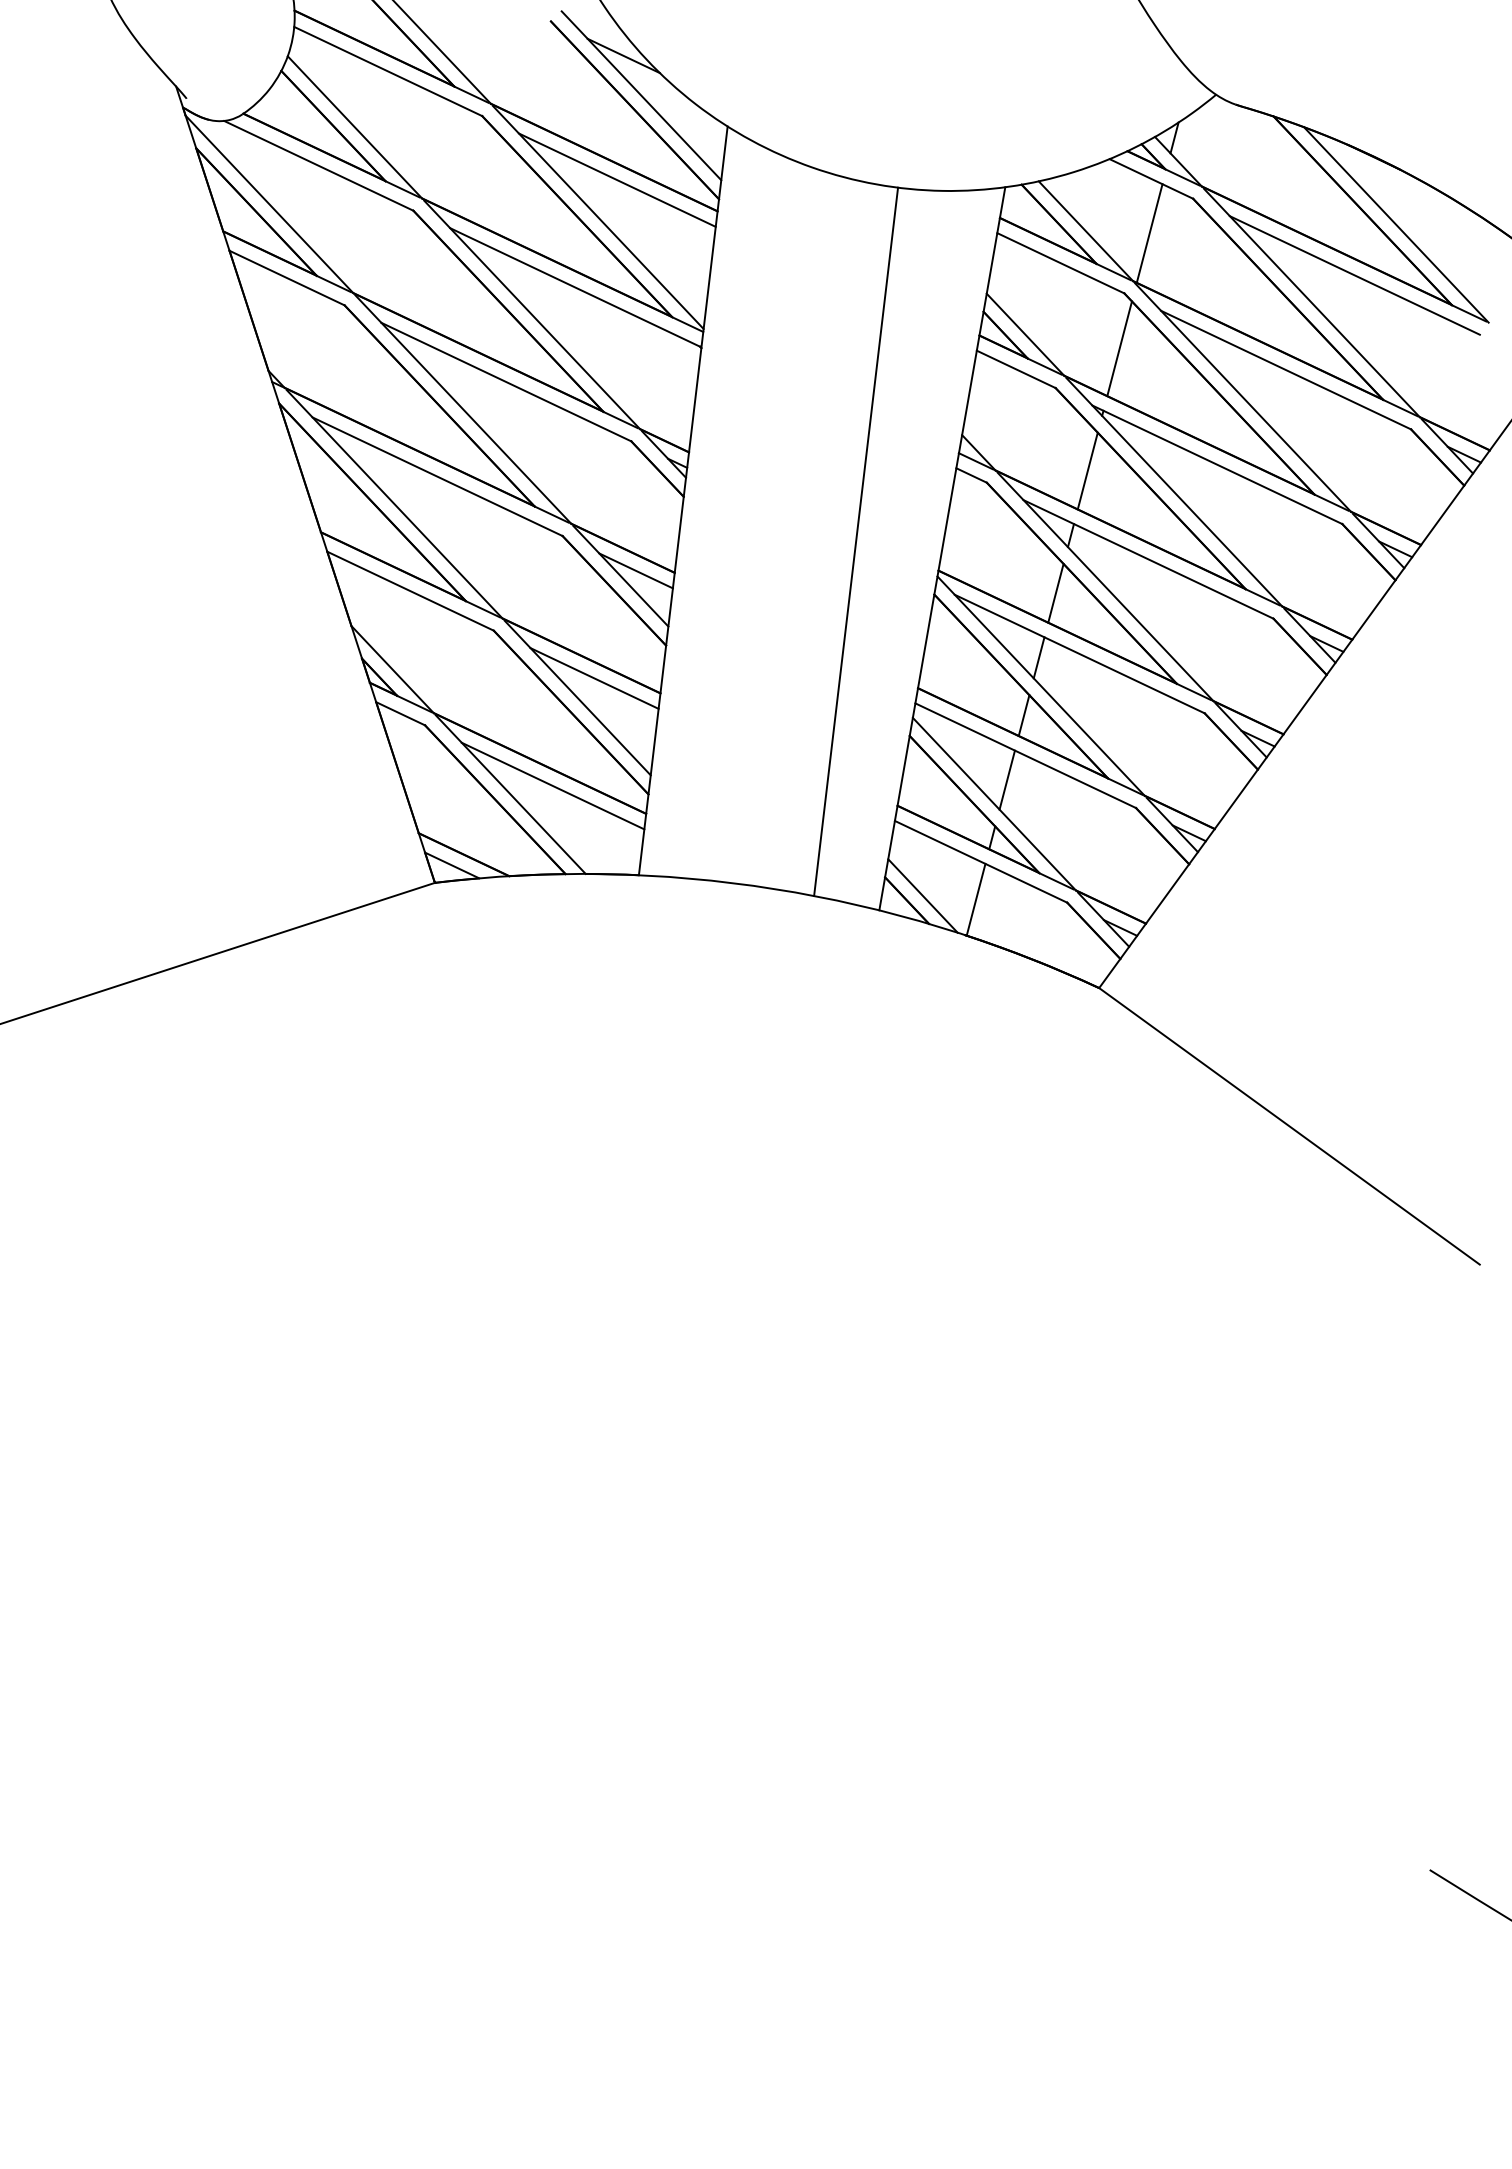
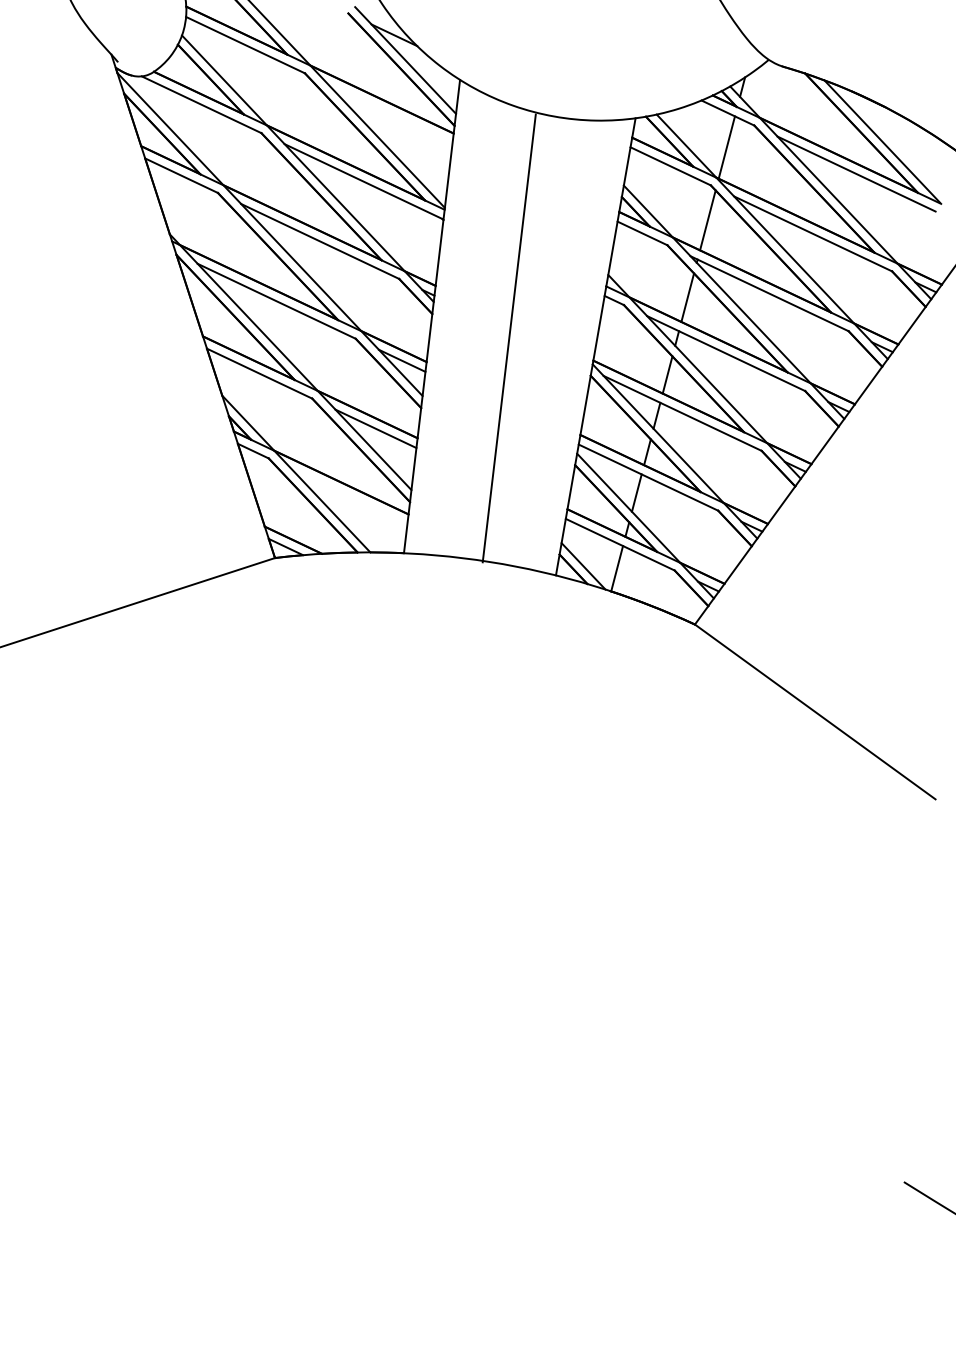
line: (617, 179) -> (390, 113), removed
line: (854, 541) -> (508, 338), moved
line: (552, 785) -> (349, 496), removed

